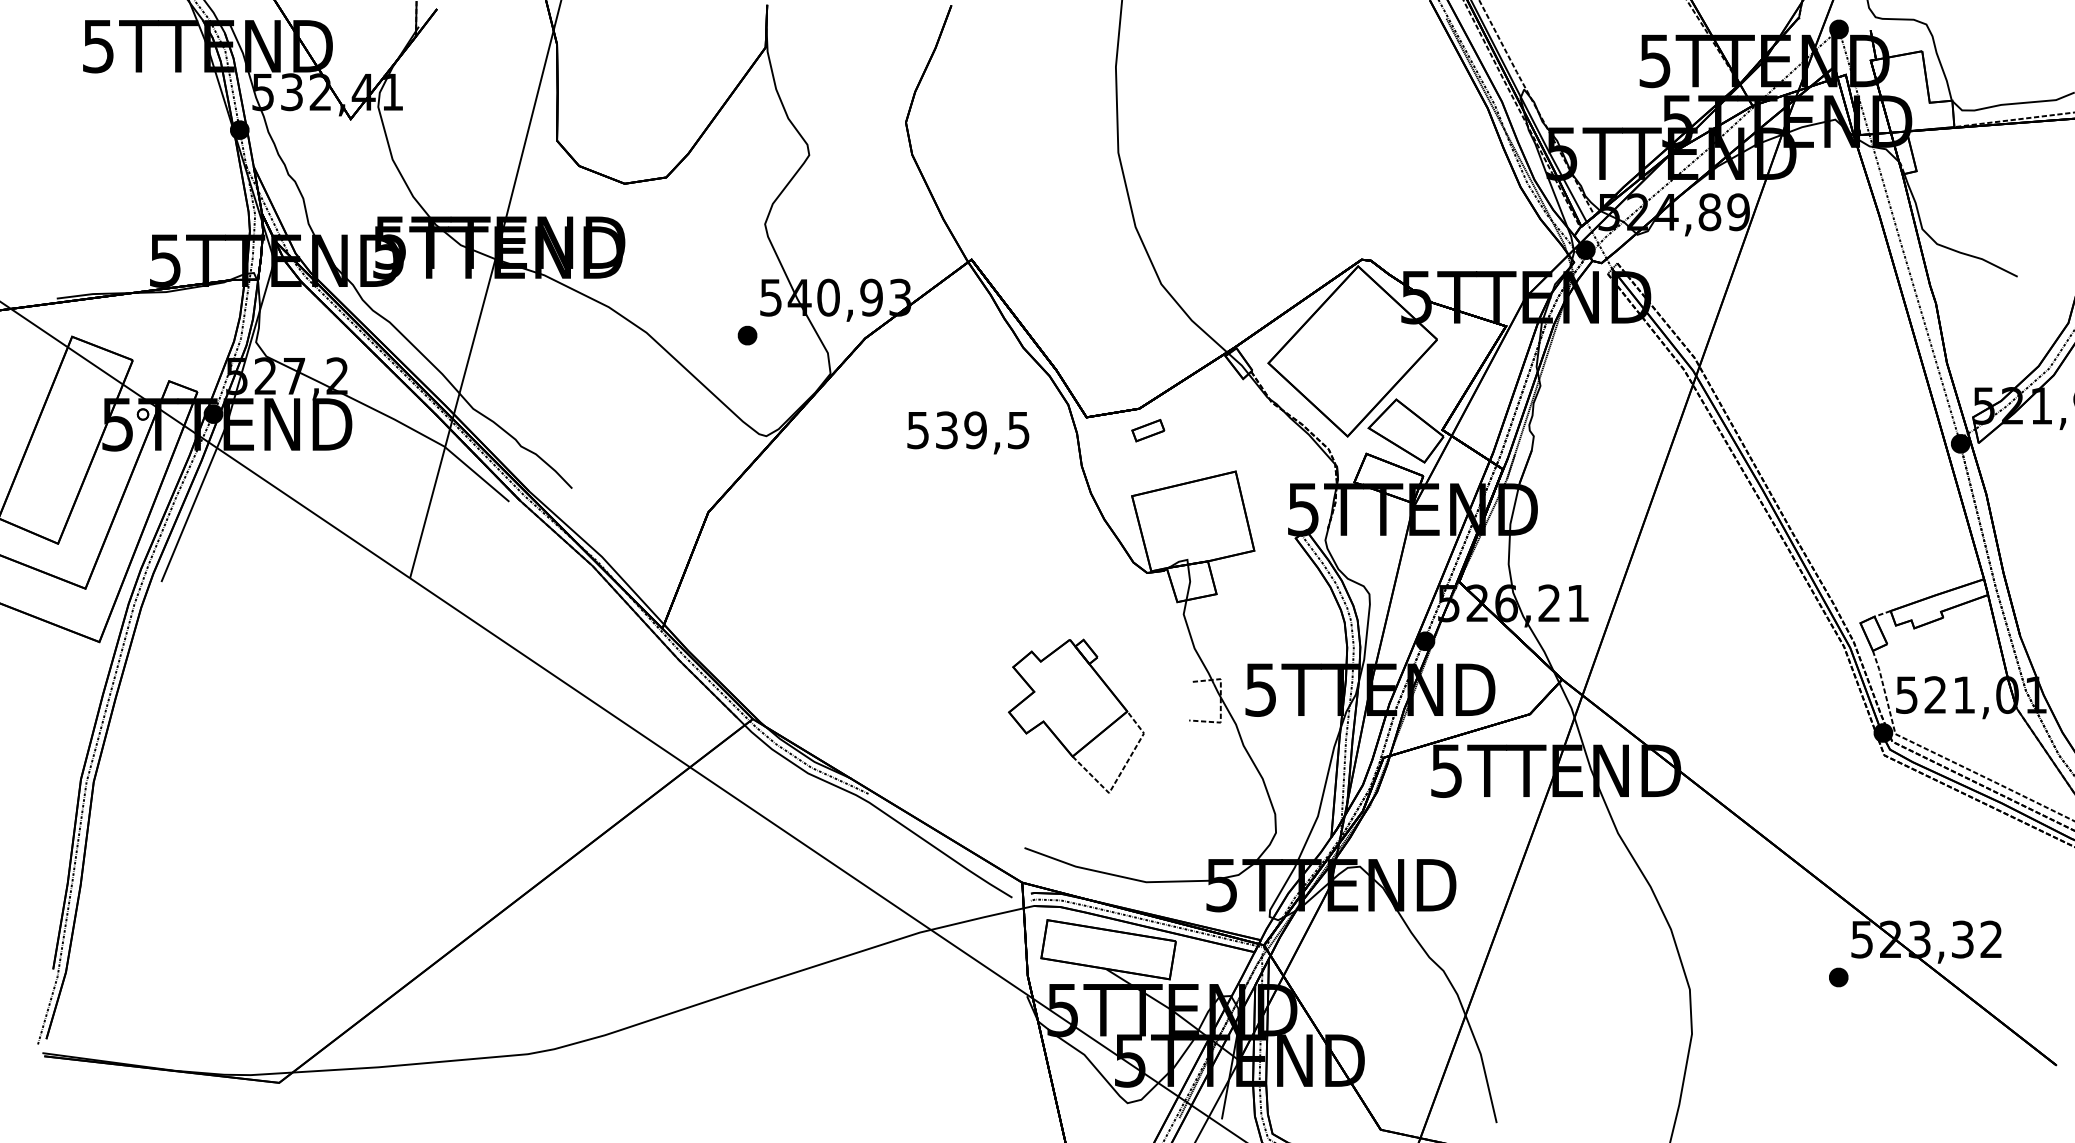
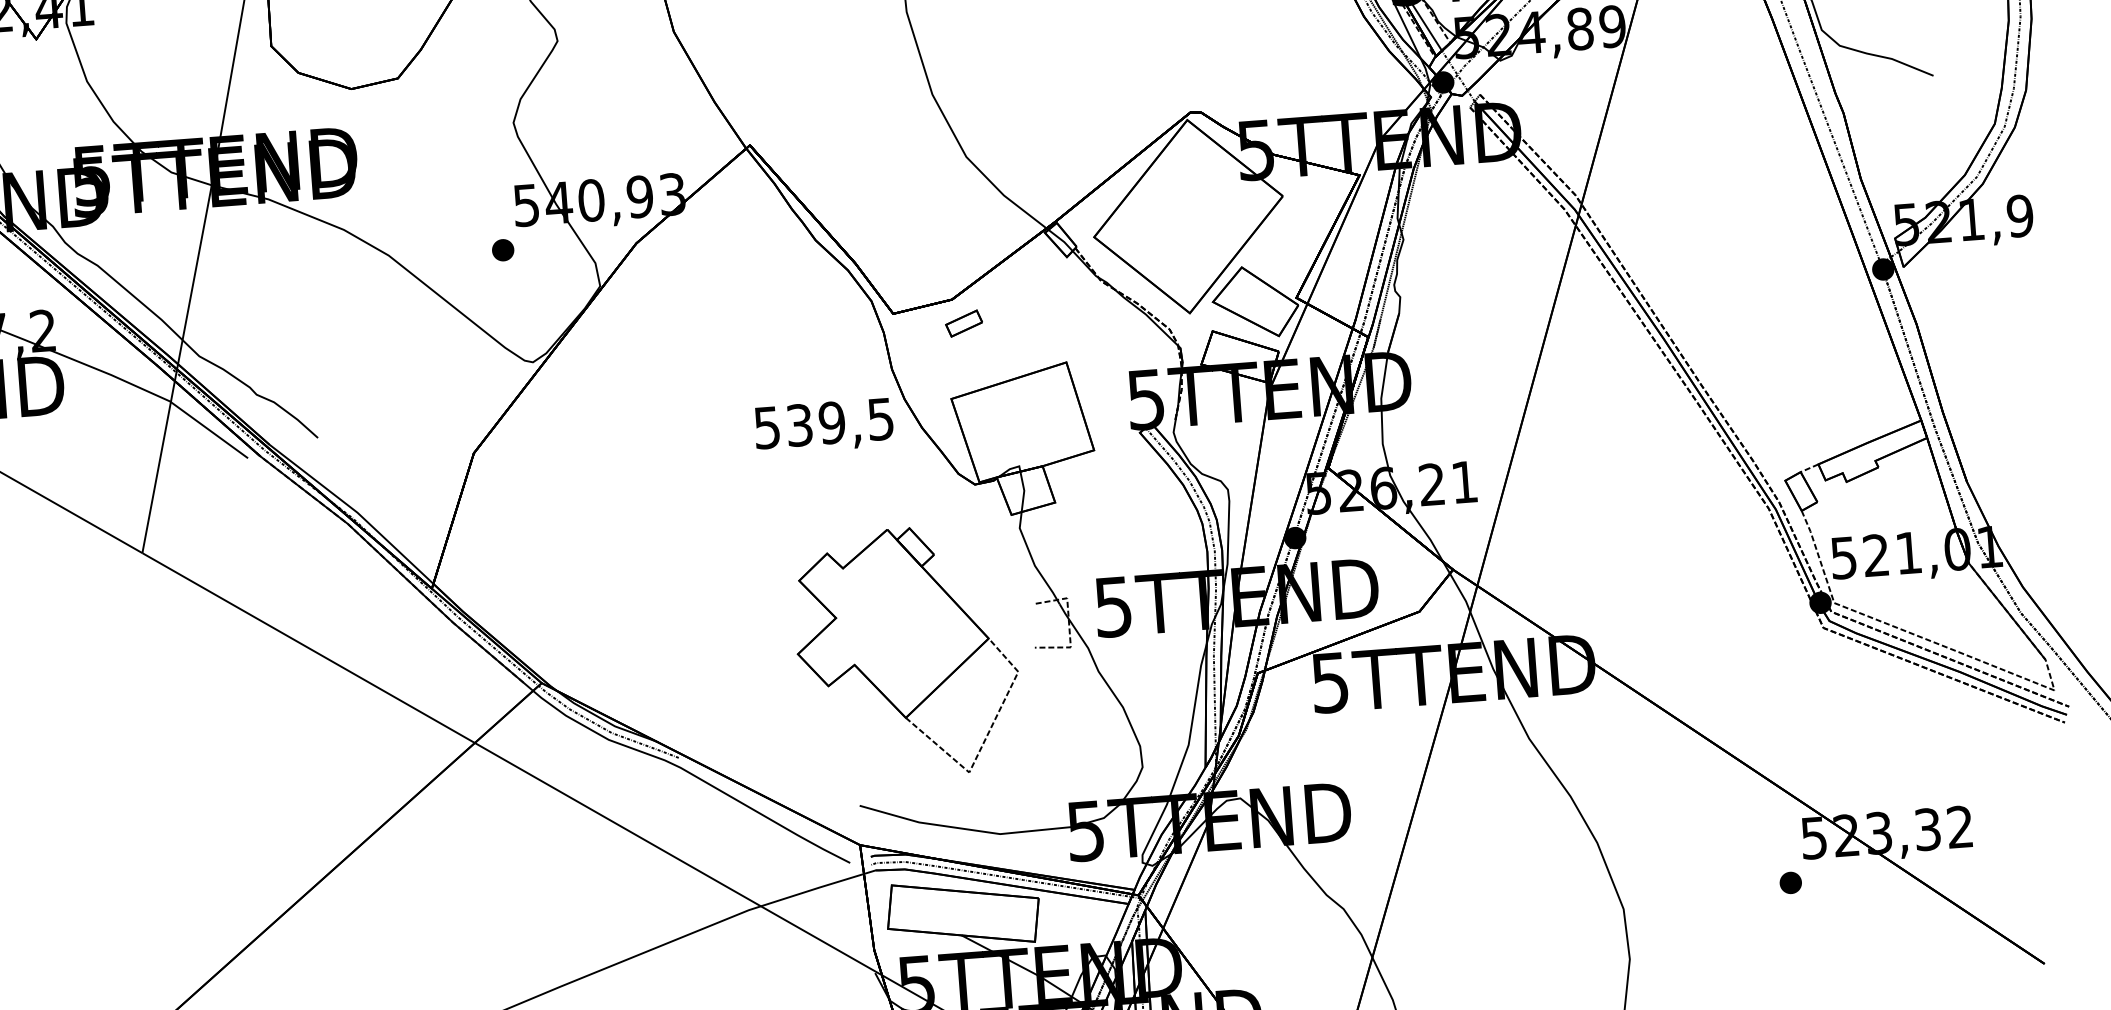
text: (968, 432) -> (824, 425), moved
part: (1076, 716) -> (907, 652), size x1.43

